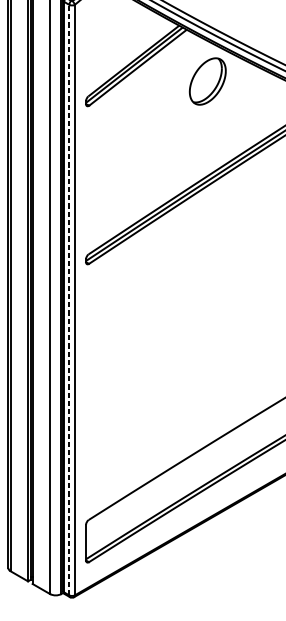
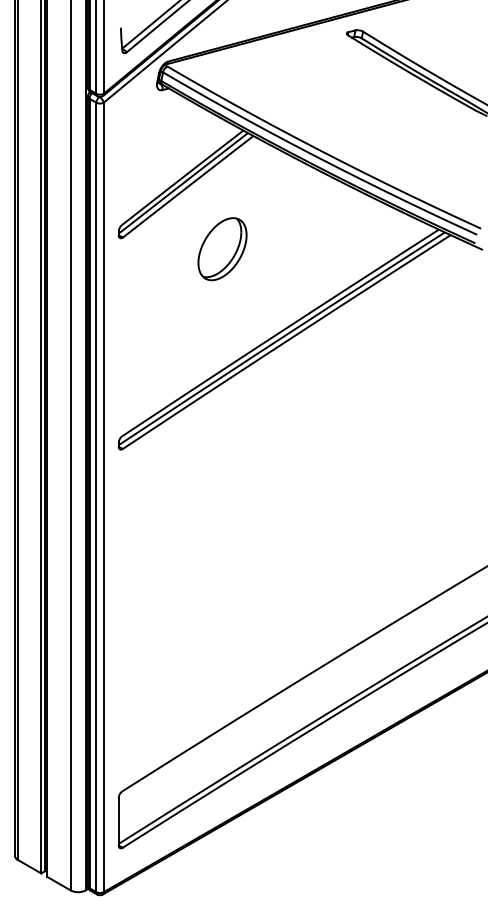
part: (207, 81) -> (222, 249), moved
line: (69, 300) -> (96, 497), dashed -> solid

